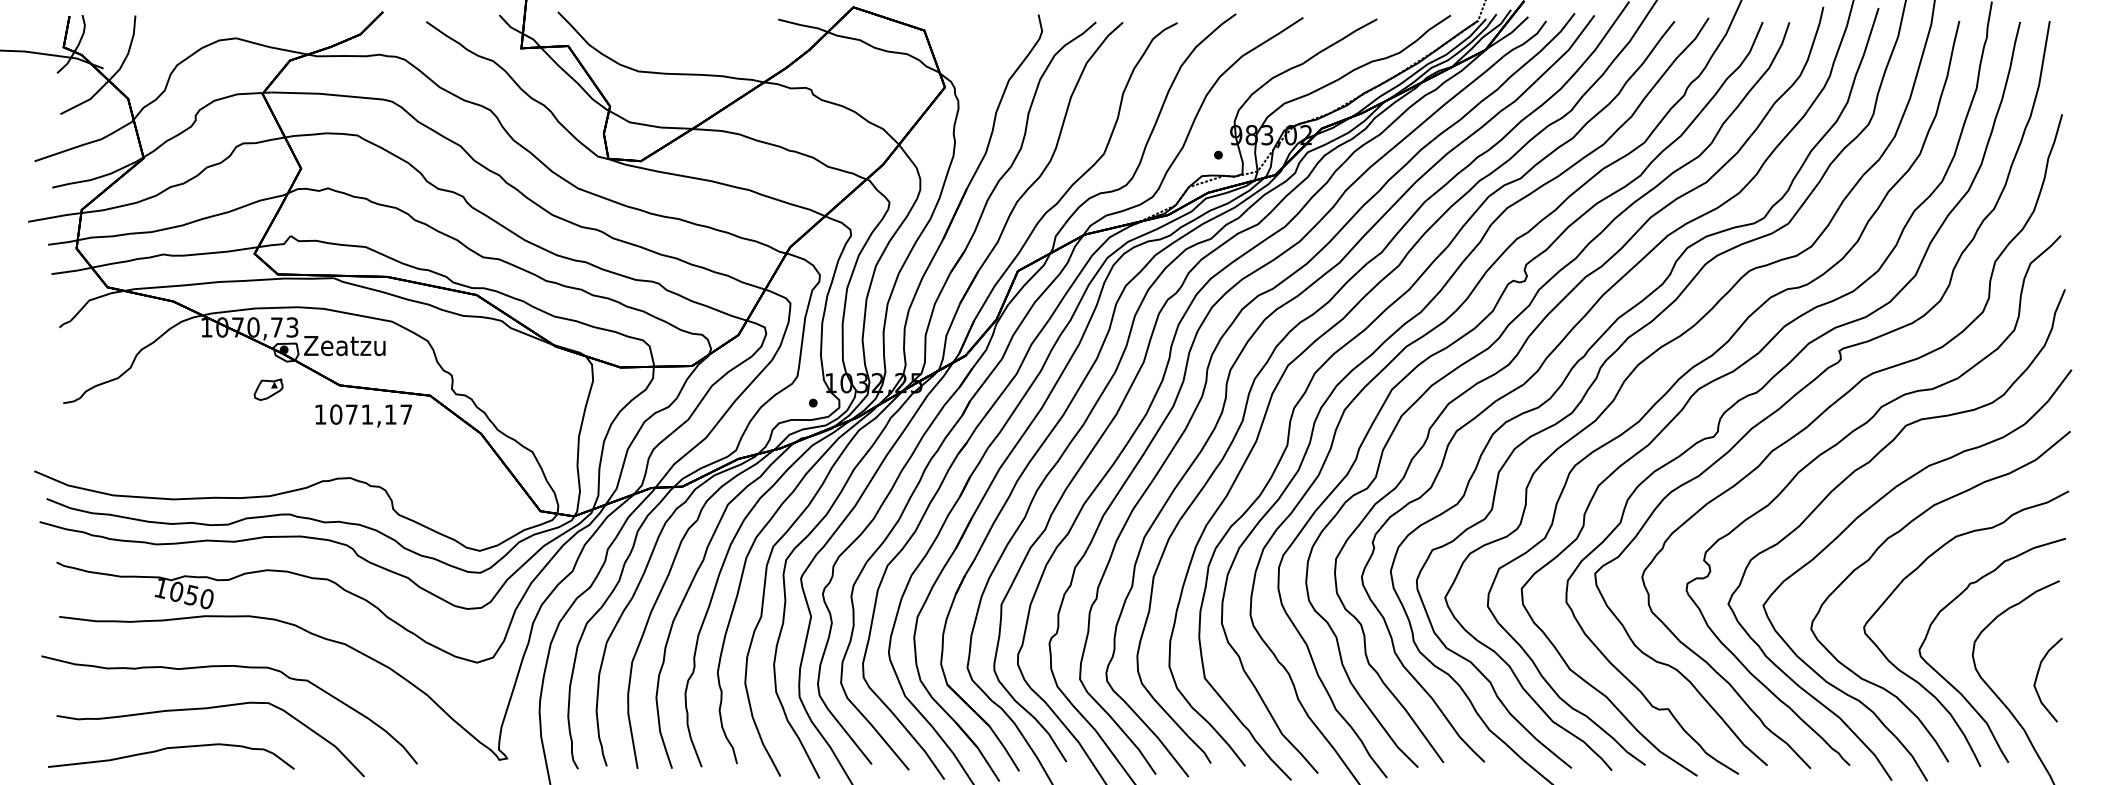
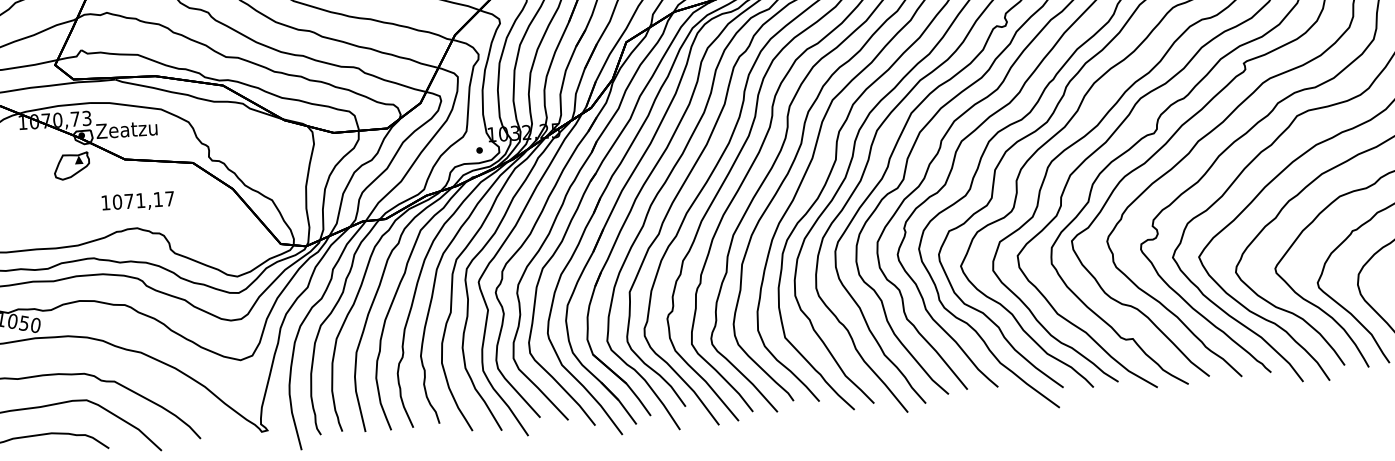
part: (268, 389) -> (71, 165), size x1.67
text: (363, 415) -> (137, 201), moved

